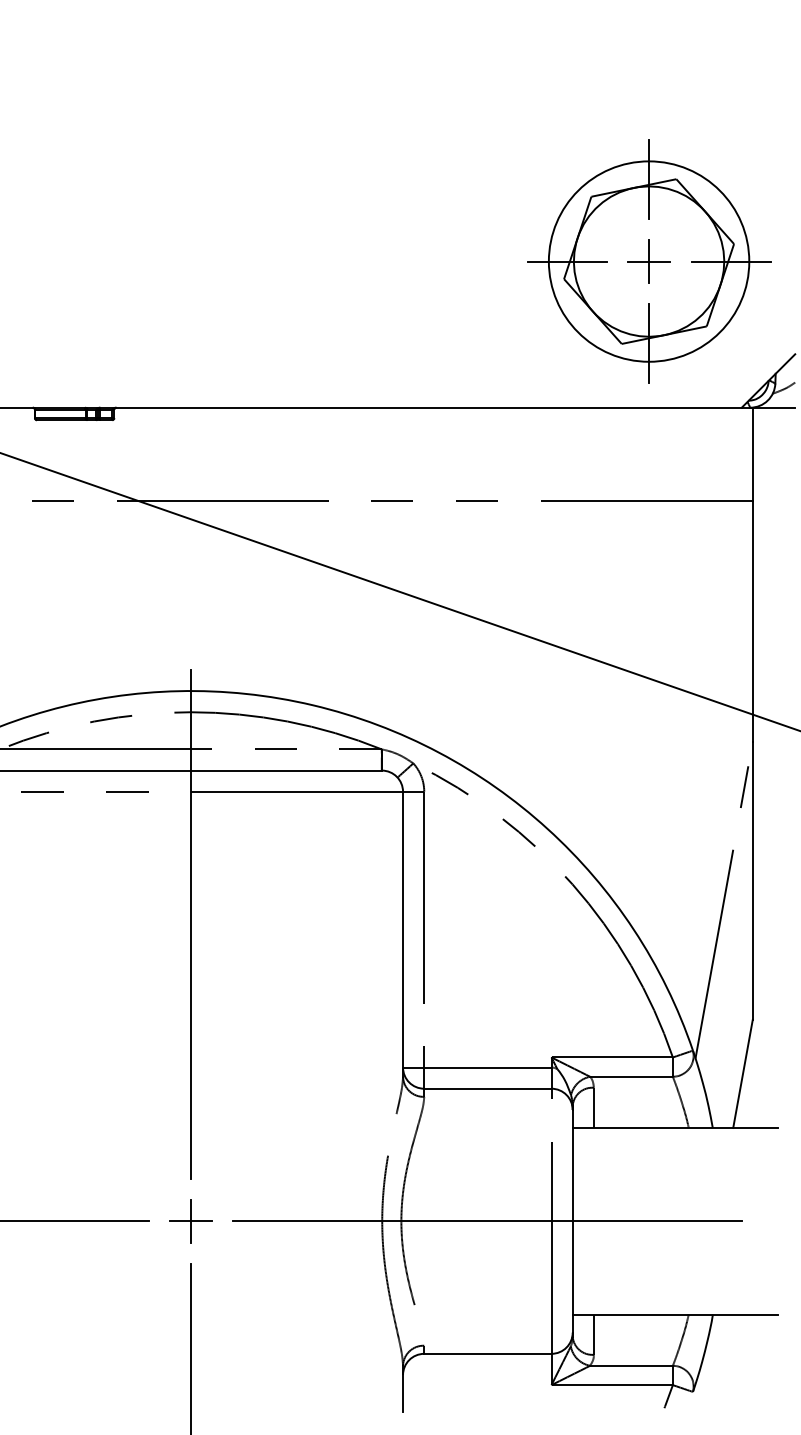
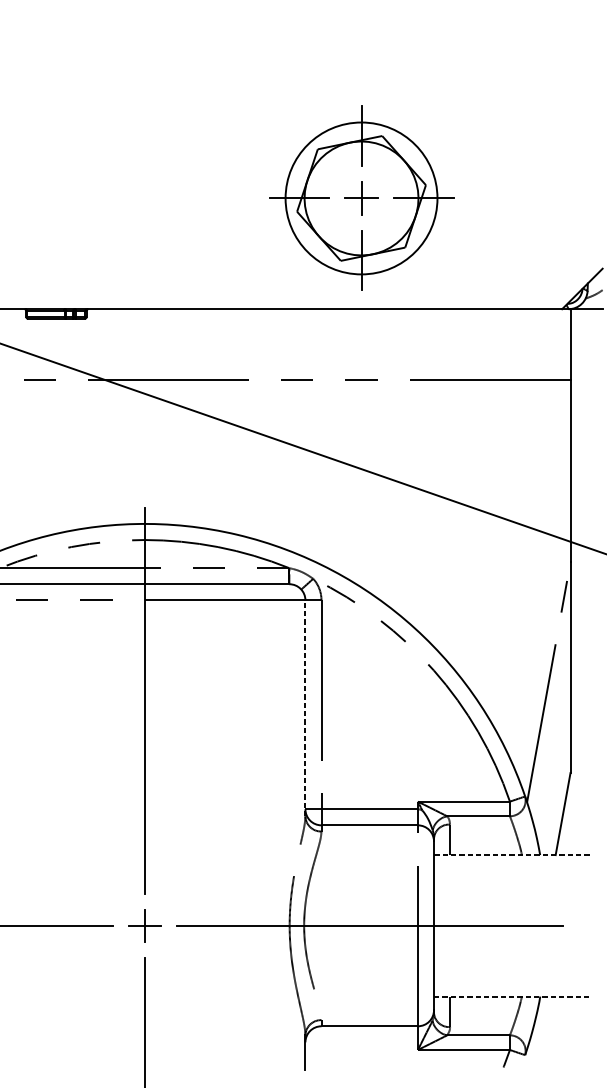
part: (649, 261) -> (361, 198), moved
line: (403, 934) -> (305, 708), solid -> dashed
line: (675, 1127) -> (511, 854), solid -> dashed
line: (675, 1314) -> (511, 996), solid -> dashed

